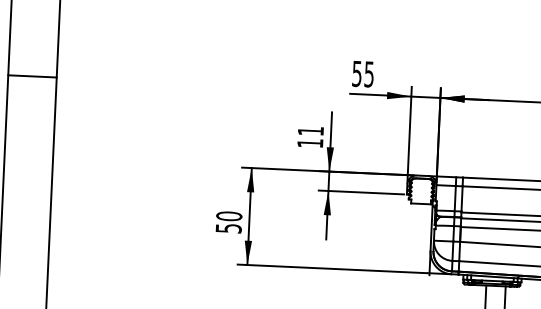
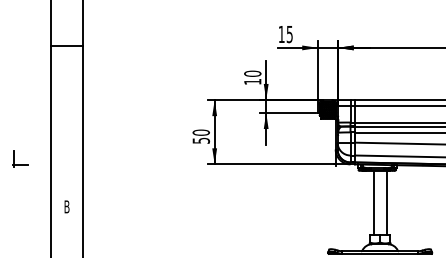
text: (356, 73) -> (281, 34), 55 -> 15
text: (310, 130) -> (252, 73), 11 -> 10
hatch: (420, 190) -> (327, 109), added

